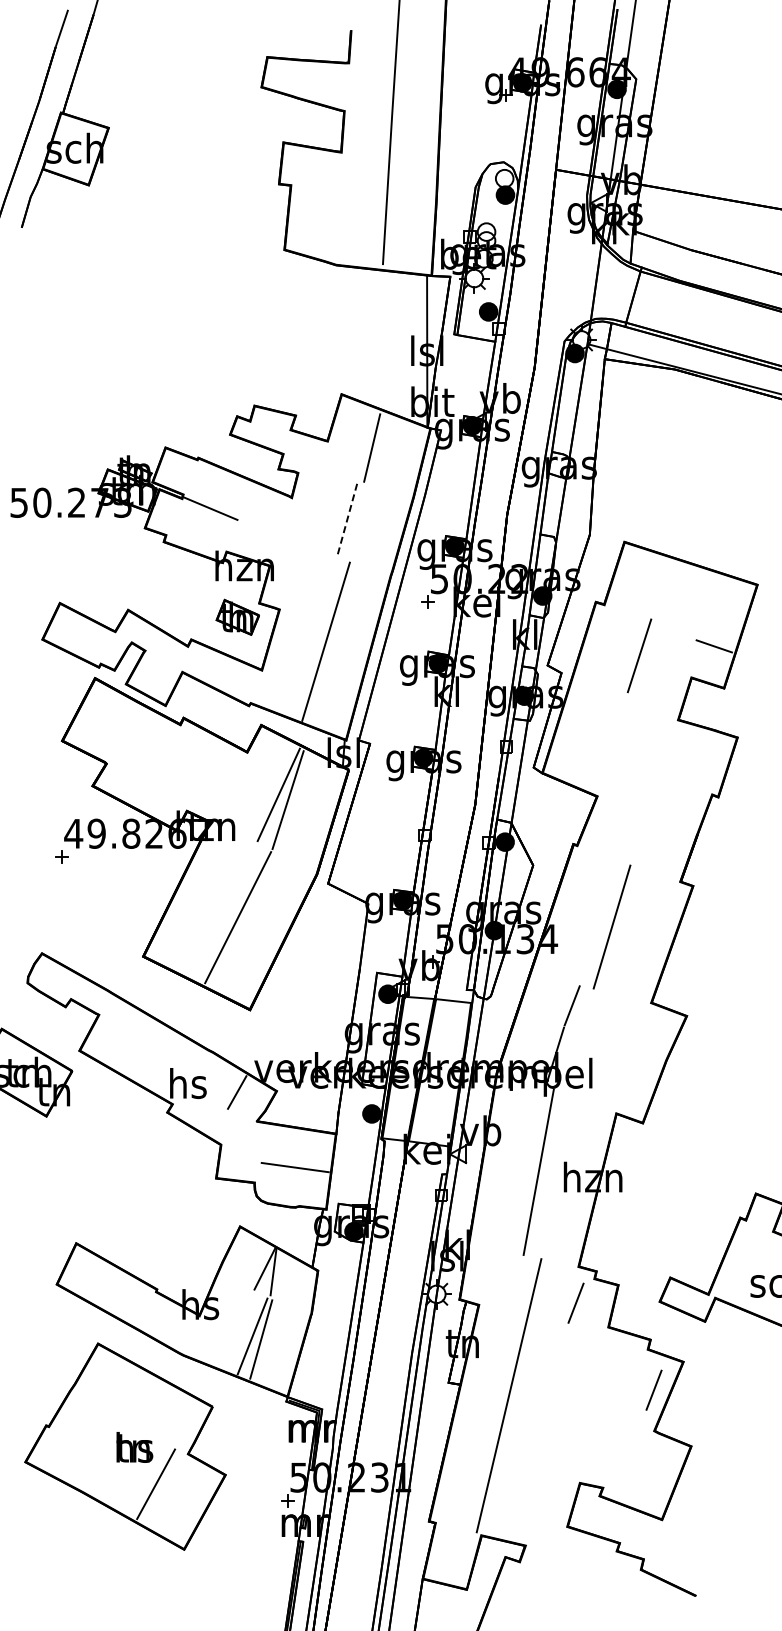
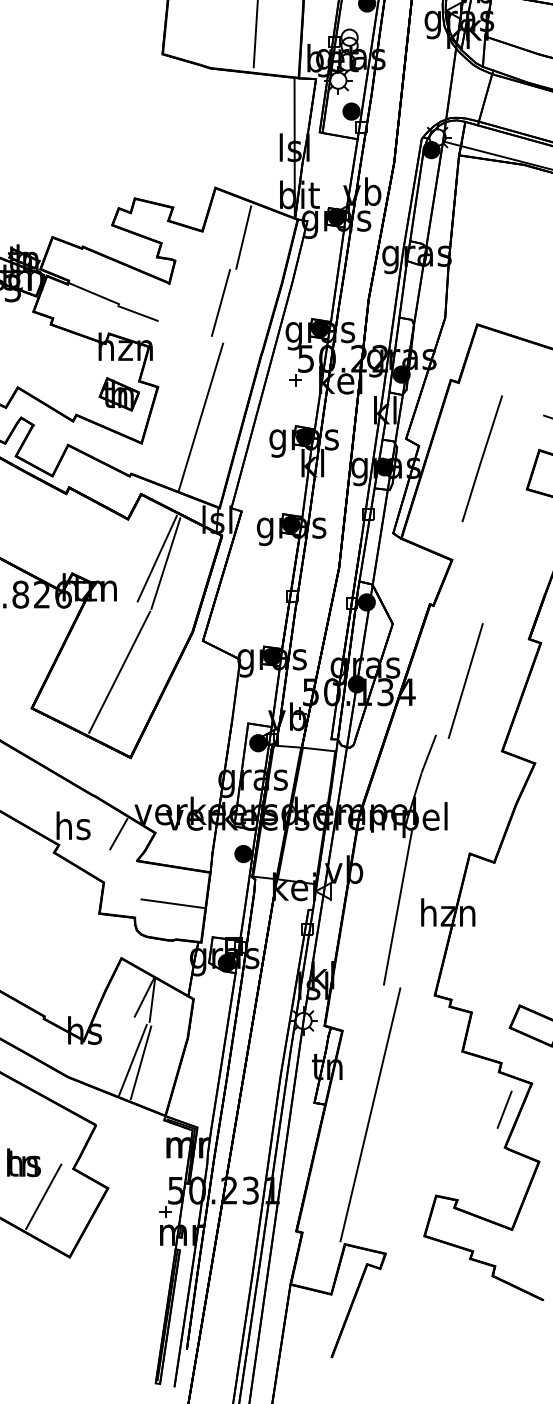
line: (347, 518) -> (220, 302), dashed -> solid
line: (257, 530) -> (137, 313), added
line: (617, 723) -> (470, 492), added
line: (575, 1302) -> (431, 1028), removed

